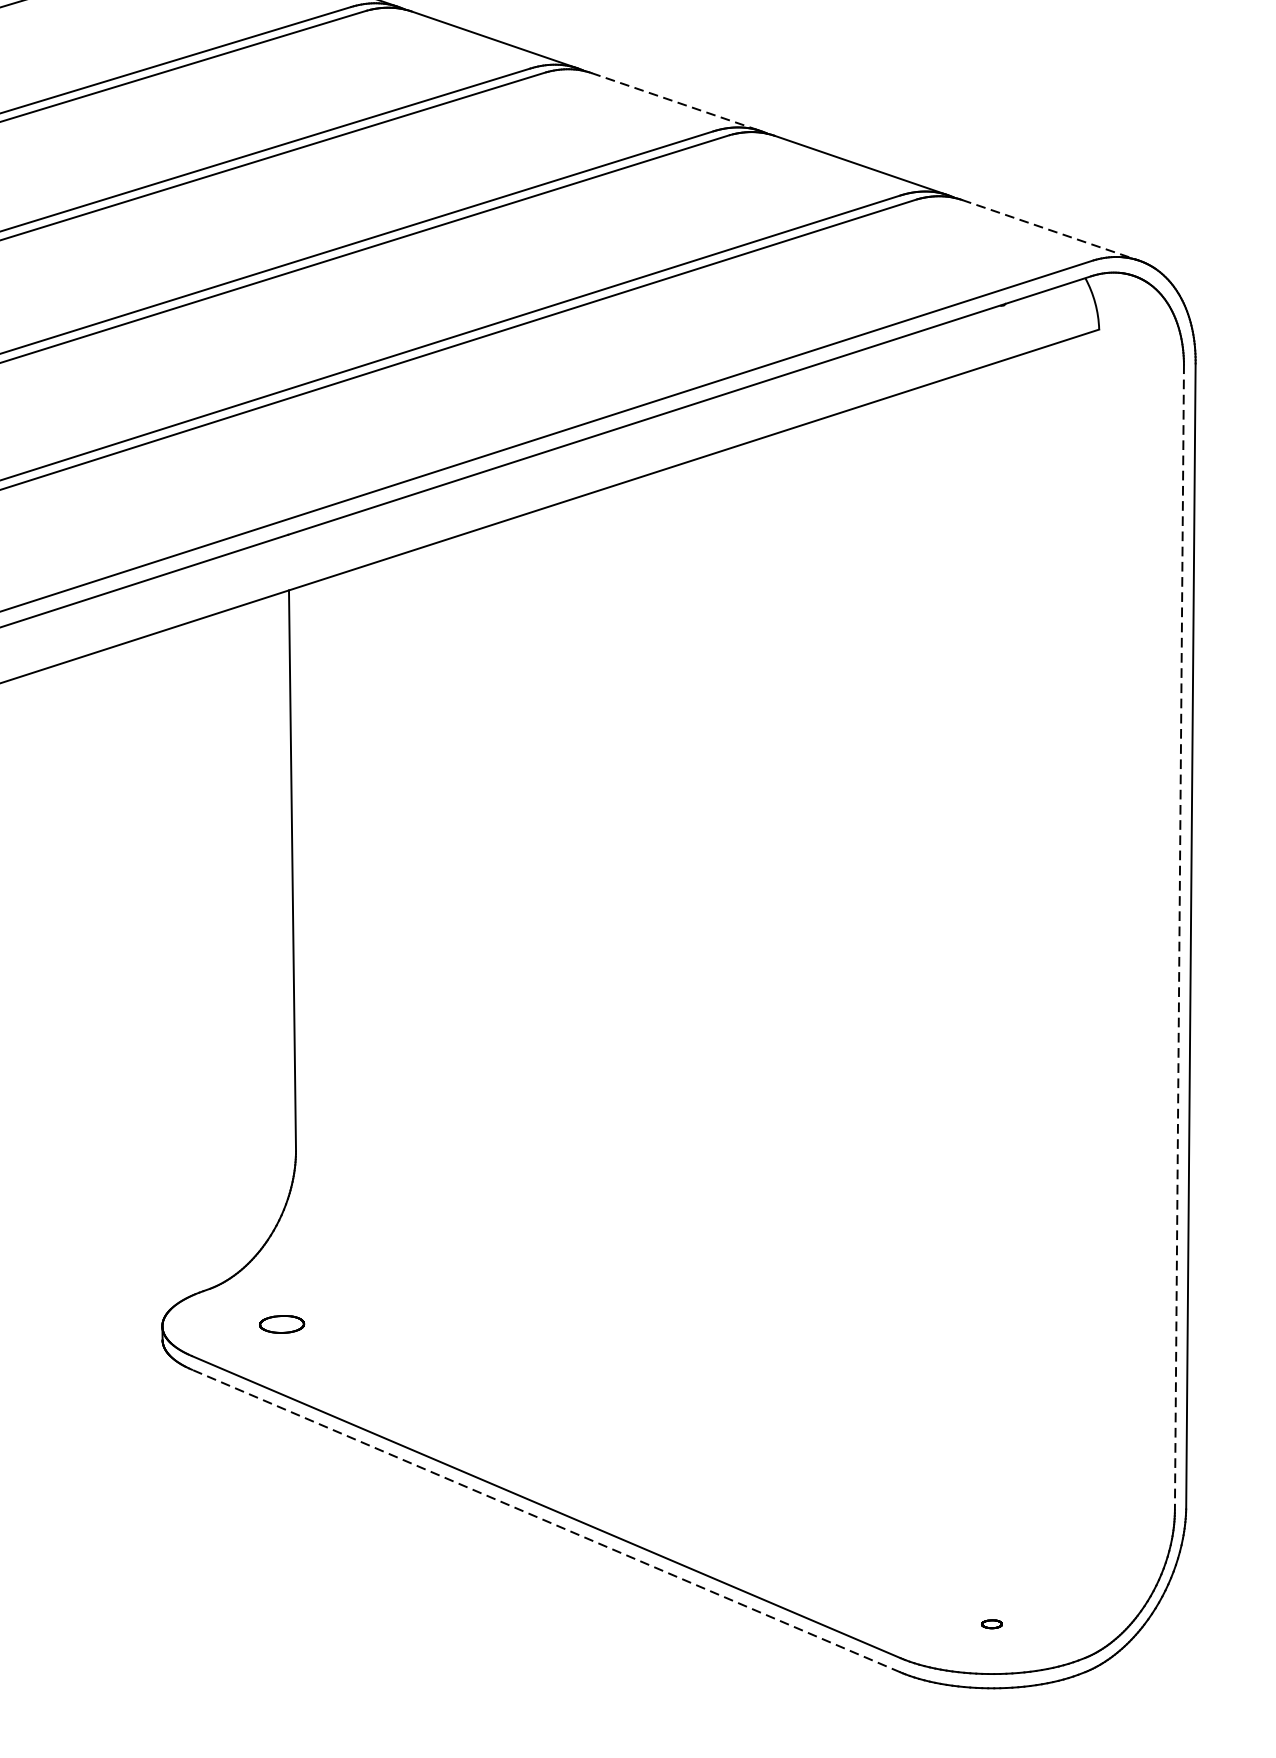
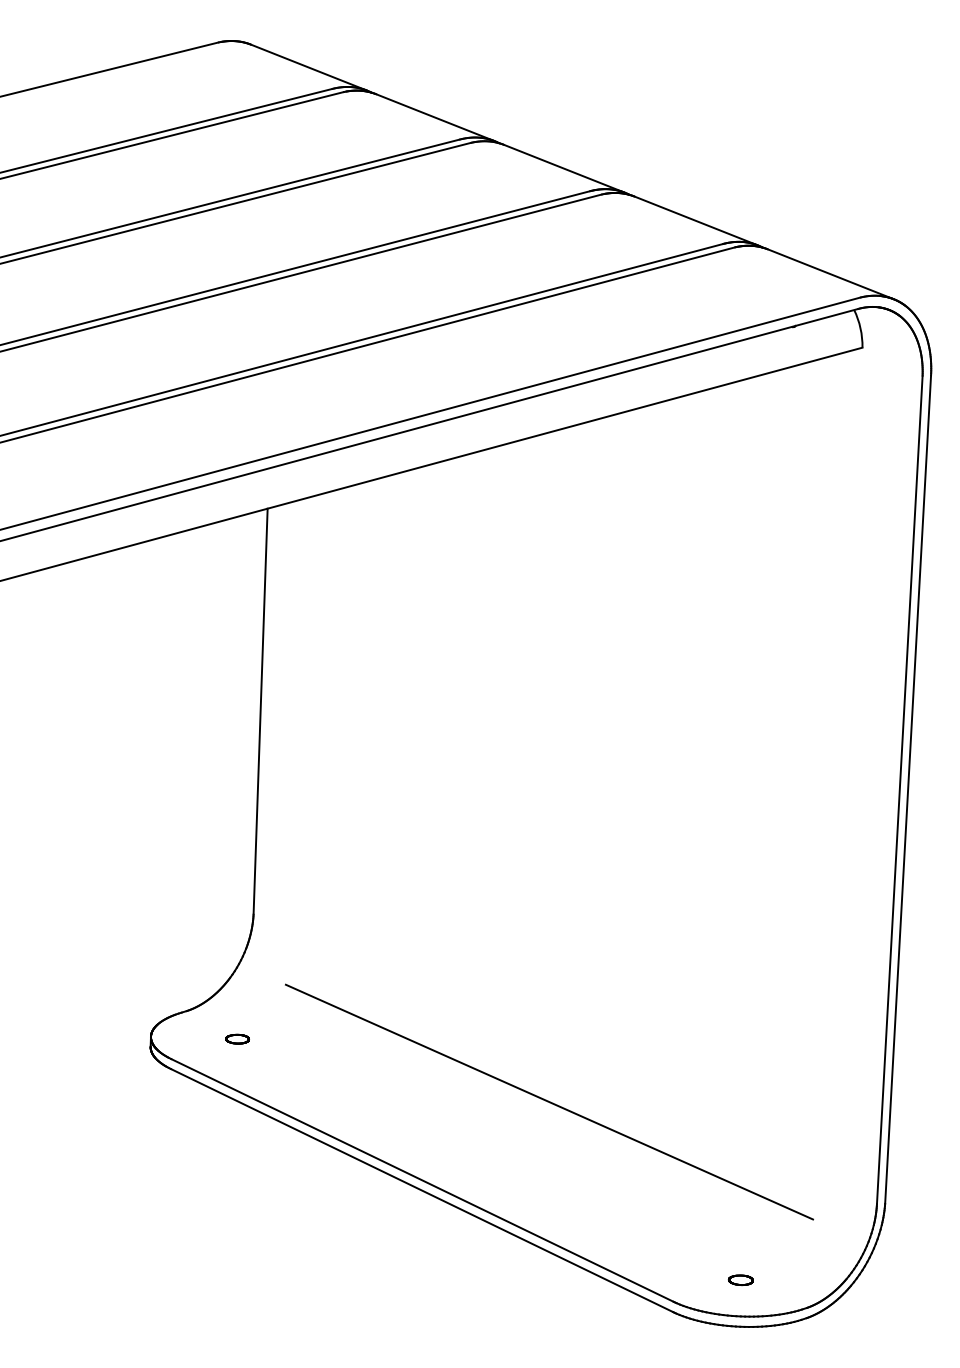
line: (676, 101) -> (564, 168), dashed -> solid
line: (1050, 230) -> (830, 274), dashed -> solid
line: (1179, 938) -> (899, 790), dashed -> solid
part: (281, 1323) -> (237, 1038), size x0.71
line: (716, 1389) -> (549, 1101), added
line: (547, 1520) -> (422, 1190), dashed -> solid
part: (991, 1624) -> (740, 1280), size x1.67

